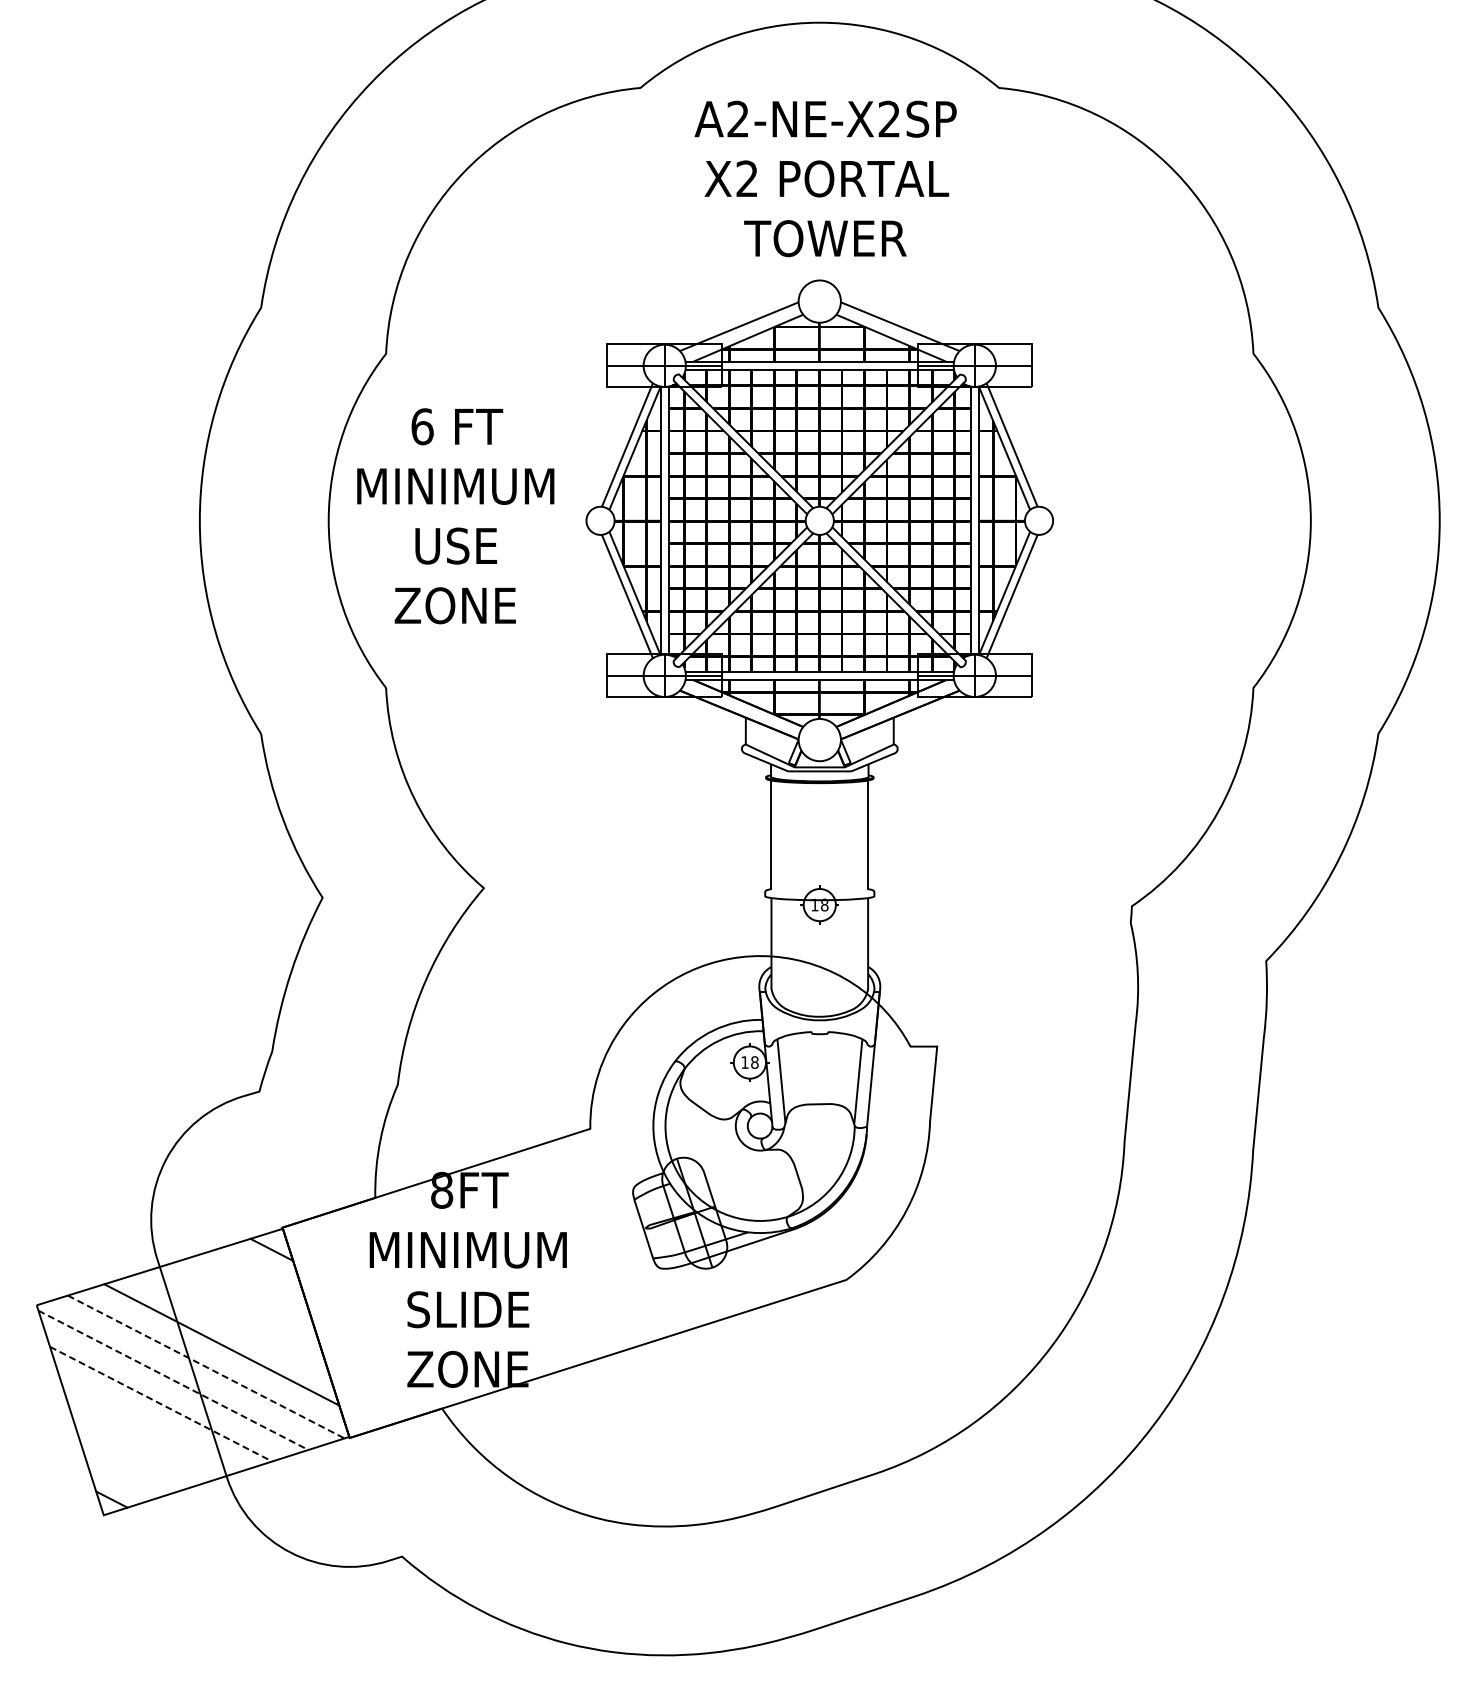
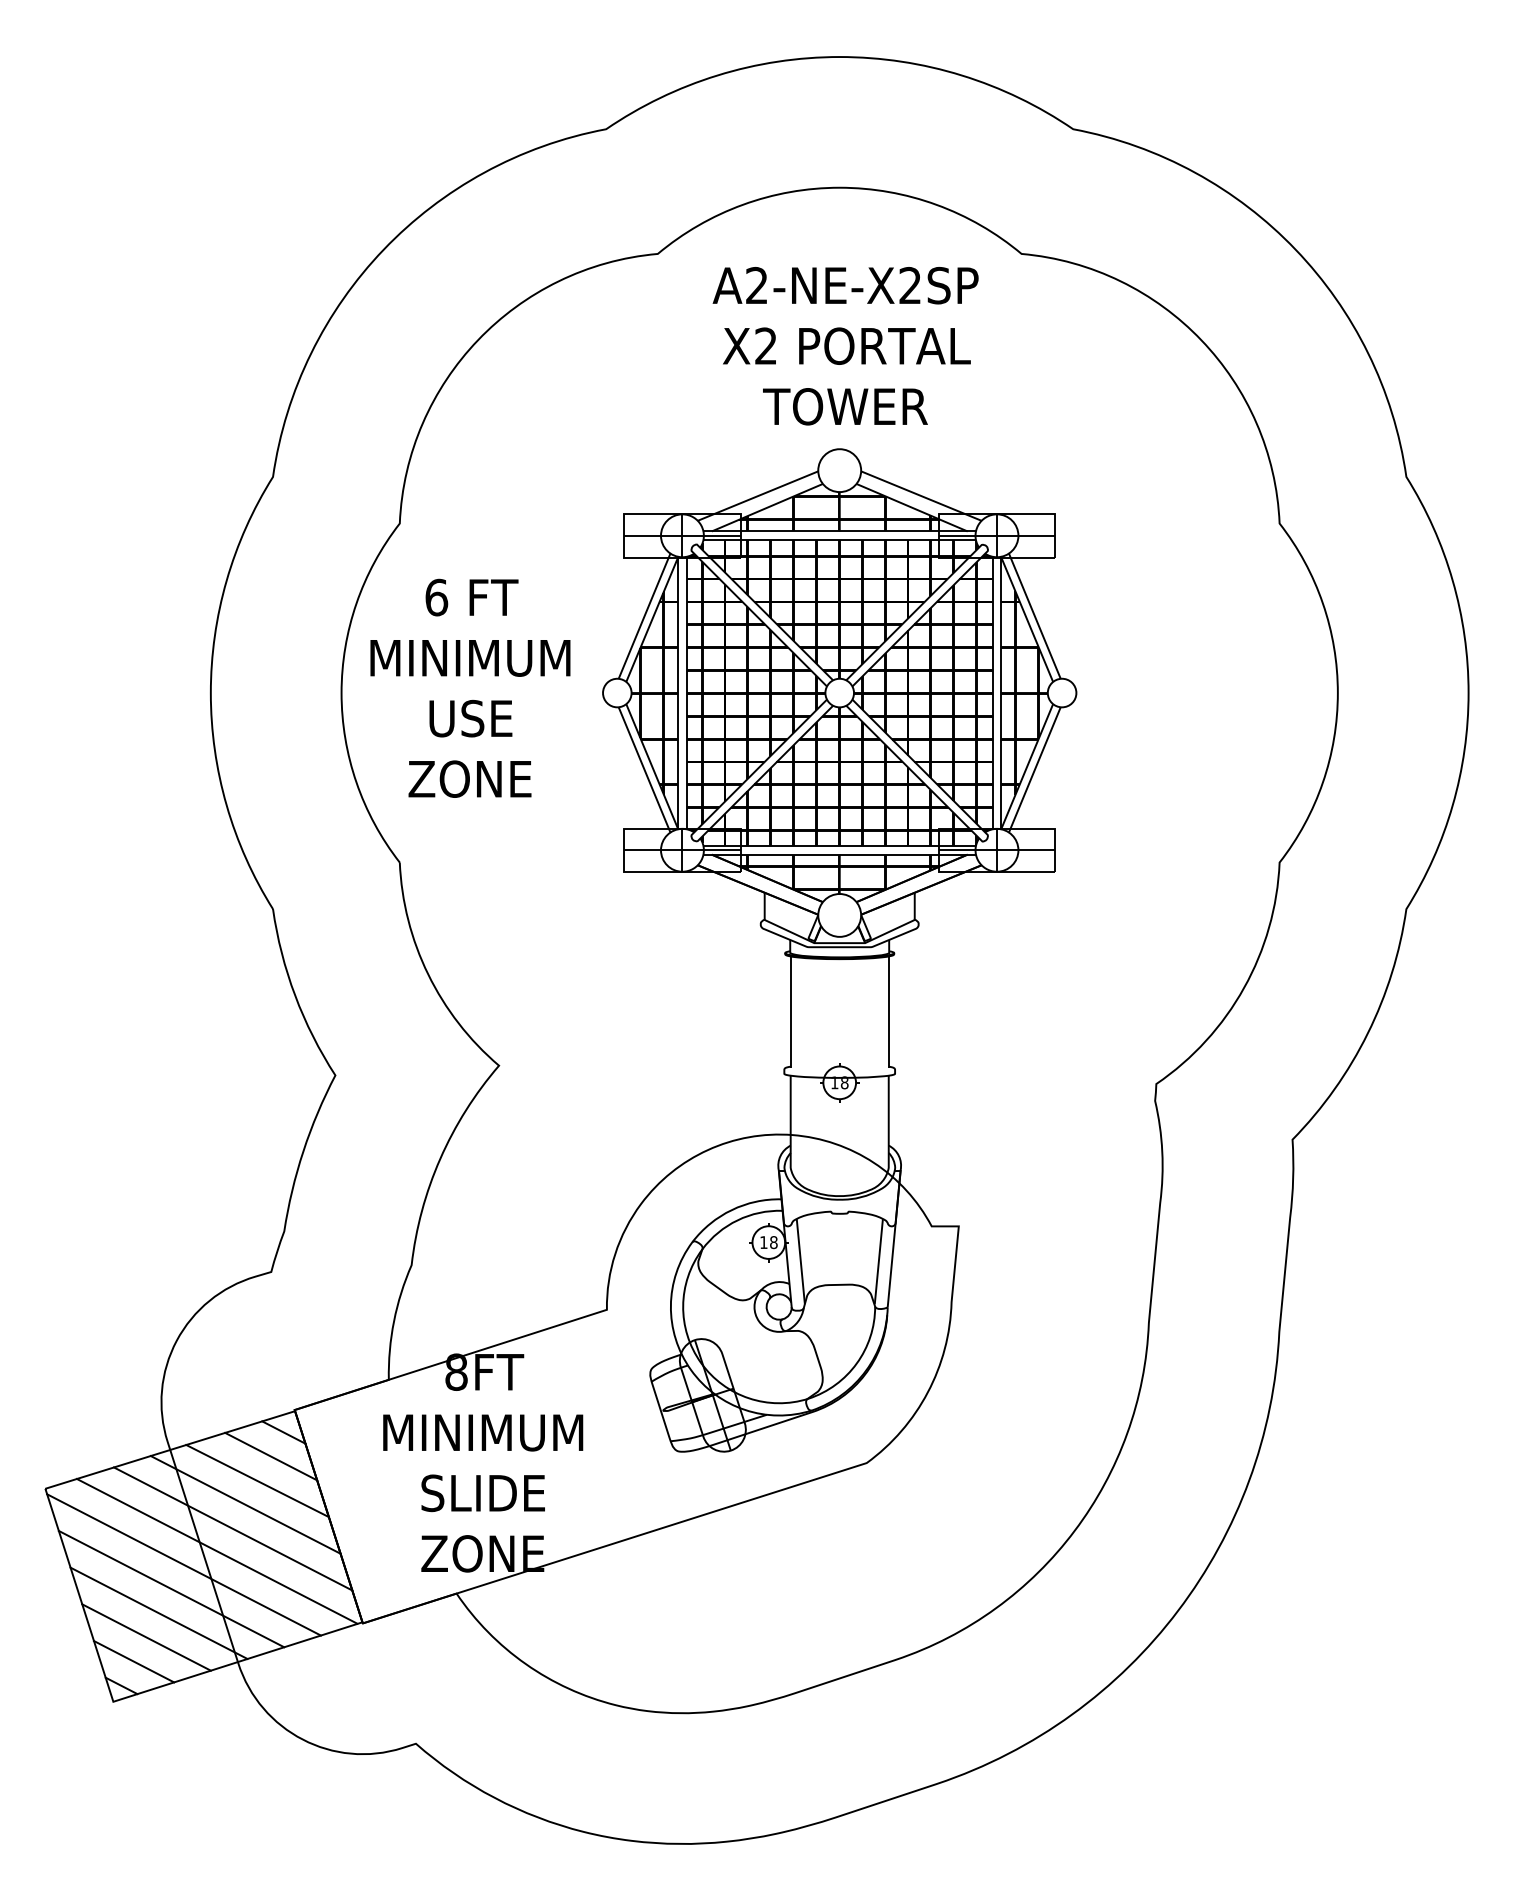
line: (259, 1273) -> (271, 1456), added
line: (245, 1297) -> (257, 1480), added
line: (234, 1320) -> (245, 1504), added
line: (206, 1367) -> (217, 1551), dashed -> solid
line: (173, 1380) -> (184, 1565), dashed -> solid
line: (161, 1404) -> (171, 1589), dashed -> solid
line: (148, 1427) -> (158, 1612), added
line: (136, 1451) -> (146, 1637), added
line: (123, 1475) -> (133, 1661), added

